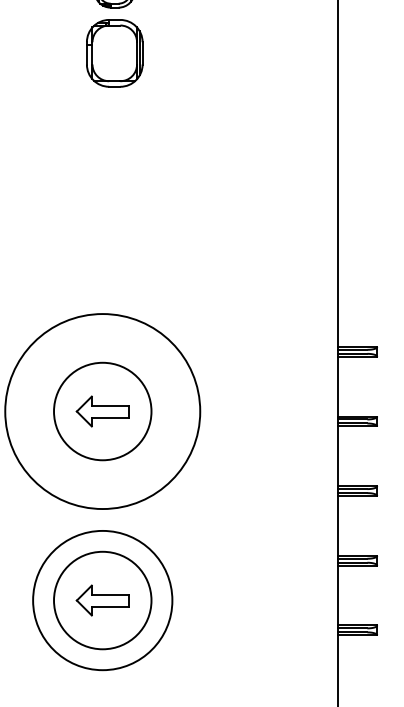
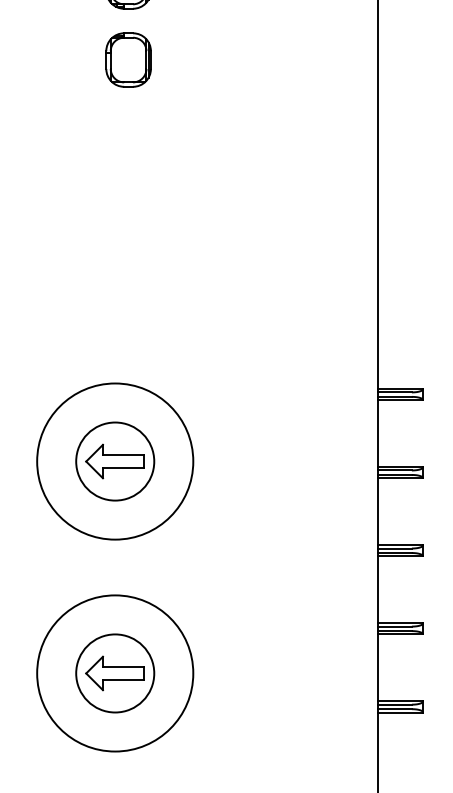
part: (114, 53) -> (128, 60), size x0.71
circle: (102, 411) -> (114, 461), size x0.71
circle: (102, 411) -> (114, 461), size x0.71
circle: (102, 600) -> (114, 673), size x0.71

